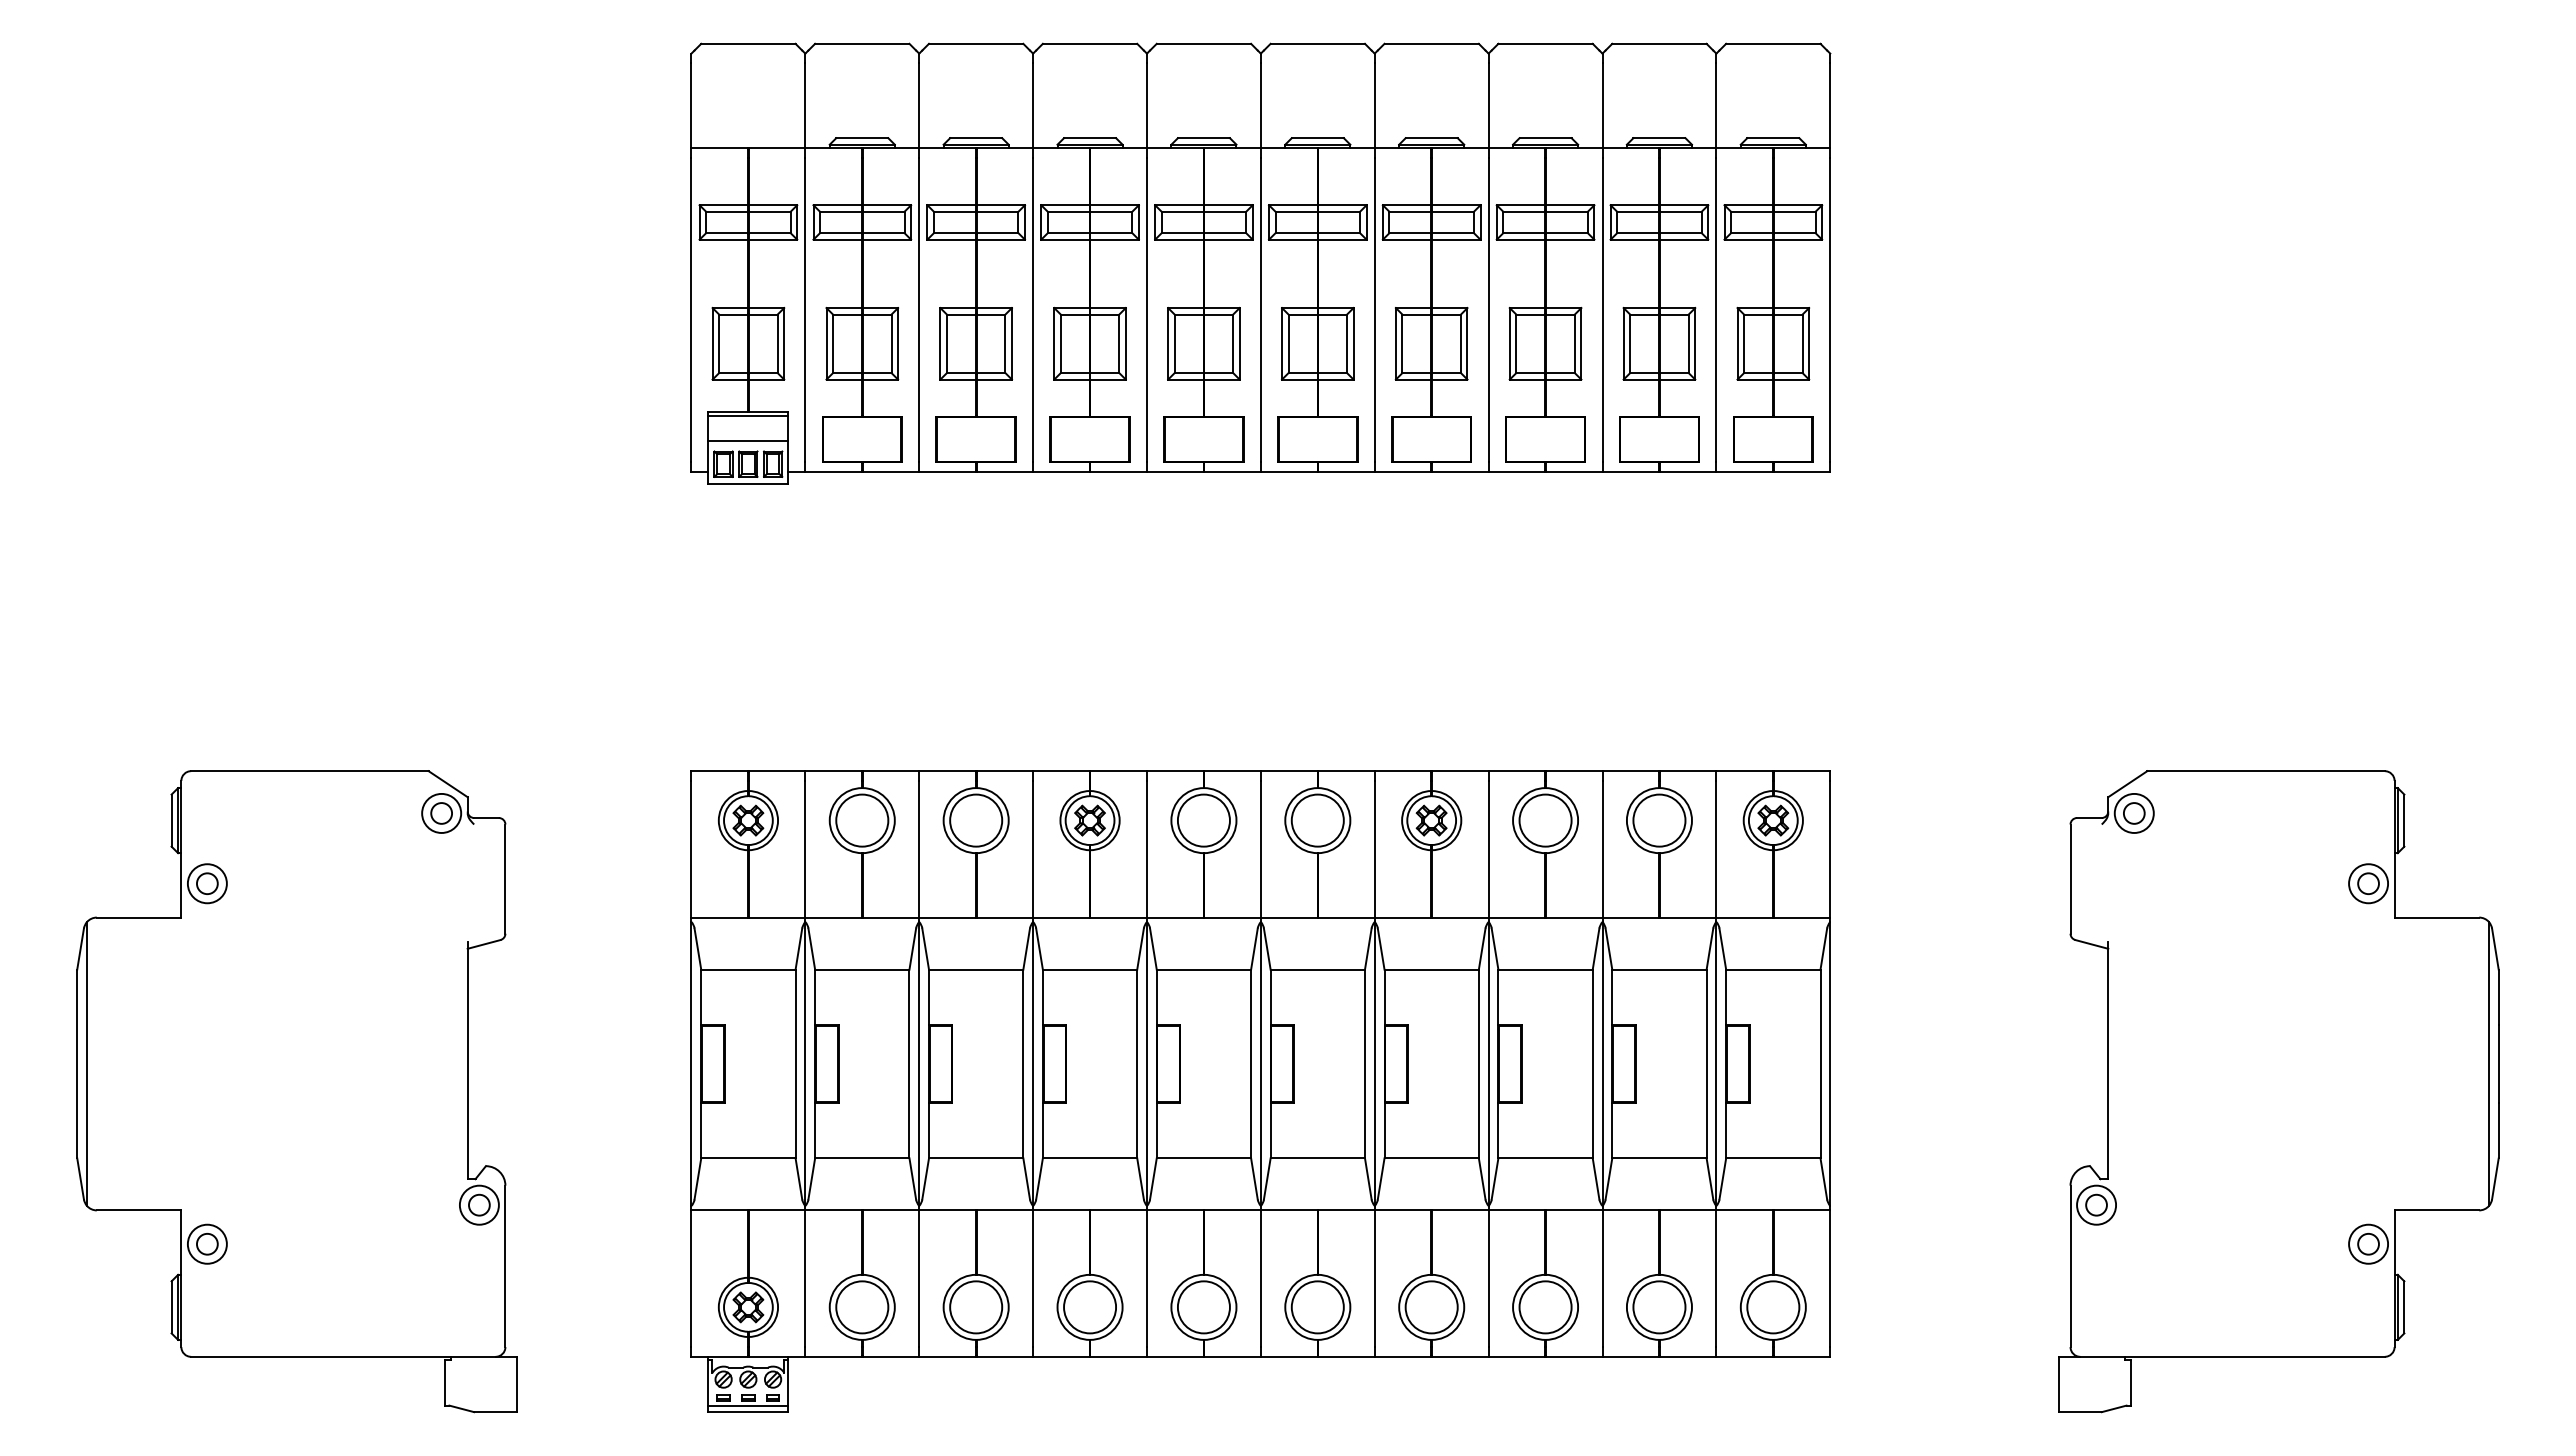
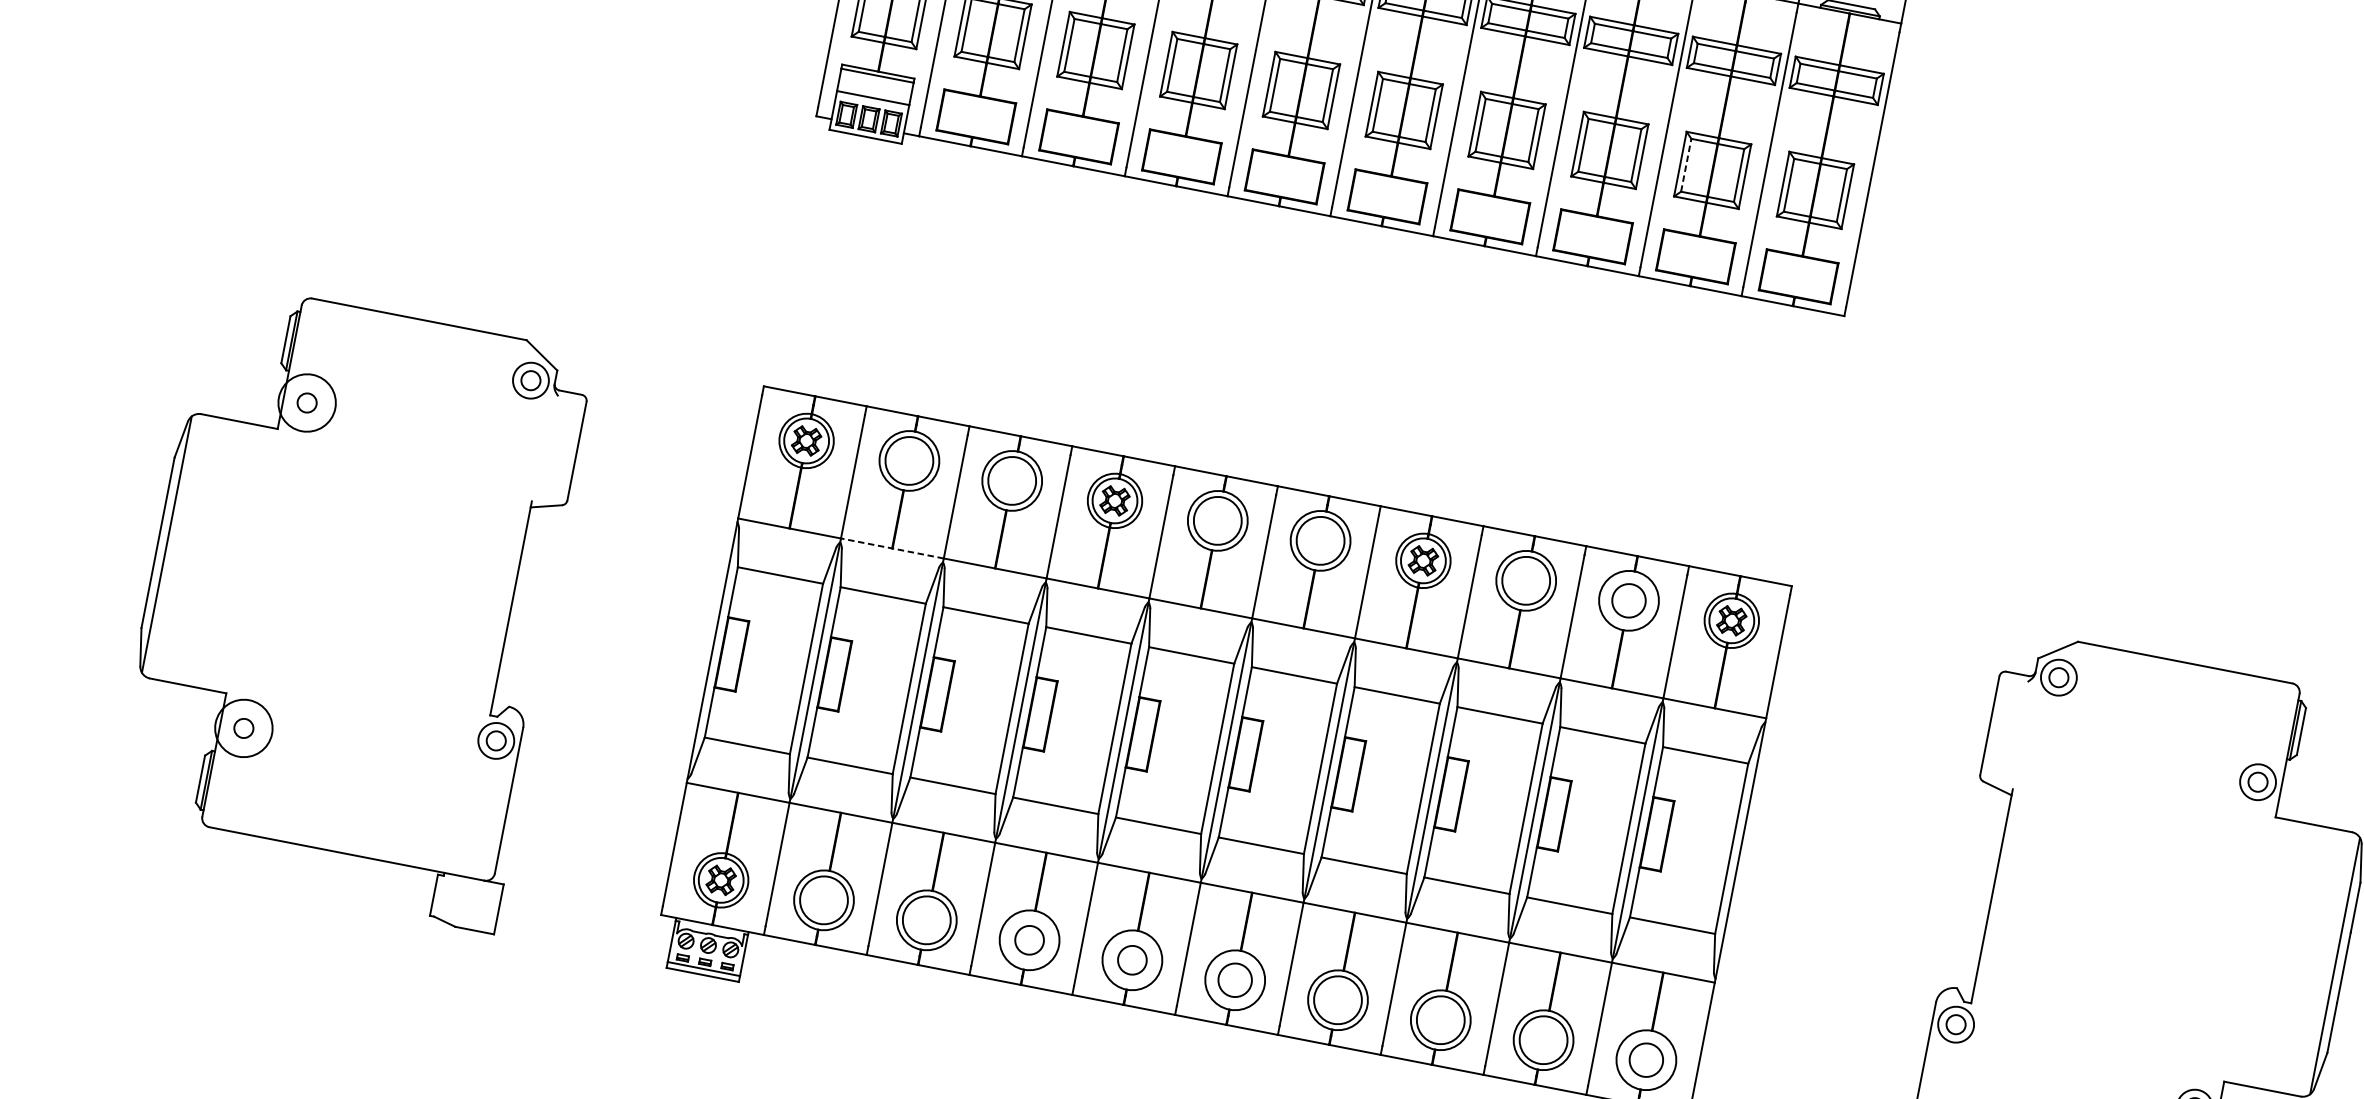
line: (1630, 343) -> (1686, 165), solid -> dashed
circle: (1659, 820) -> (1629, 600), size x0.7
circle: (206, 883) -> (306, 402), size x1.6
line: (862, 917) -> (892, 548), solid -> dashed
circle: (206, 1243) -> (243, 727), size x1.6
circle: (1090, 1307) -> (1029, 940), size x0.6
circle: (1203, 1307) -> (1131, 960), size x0.6
circle: (1317, 1307) -> (1234, 980), size x0.7
circle: (1773, 1307) -> (1646, 1060), size x0.7

